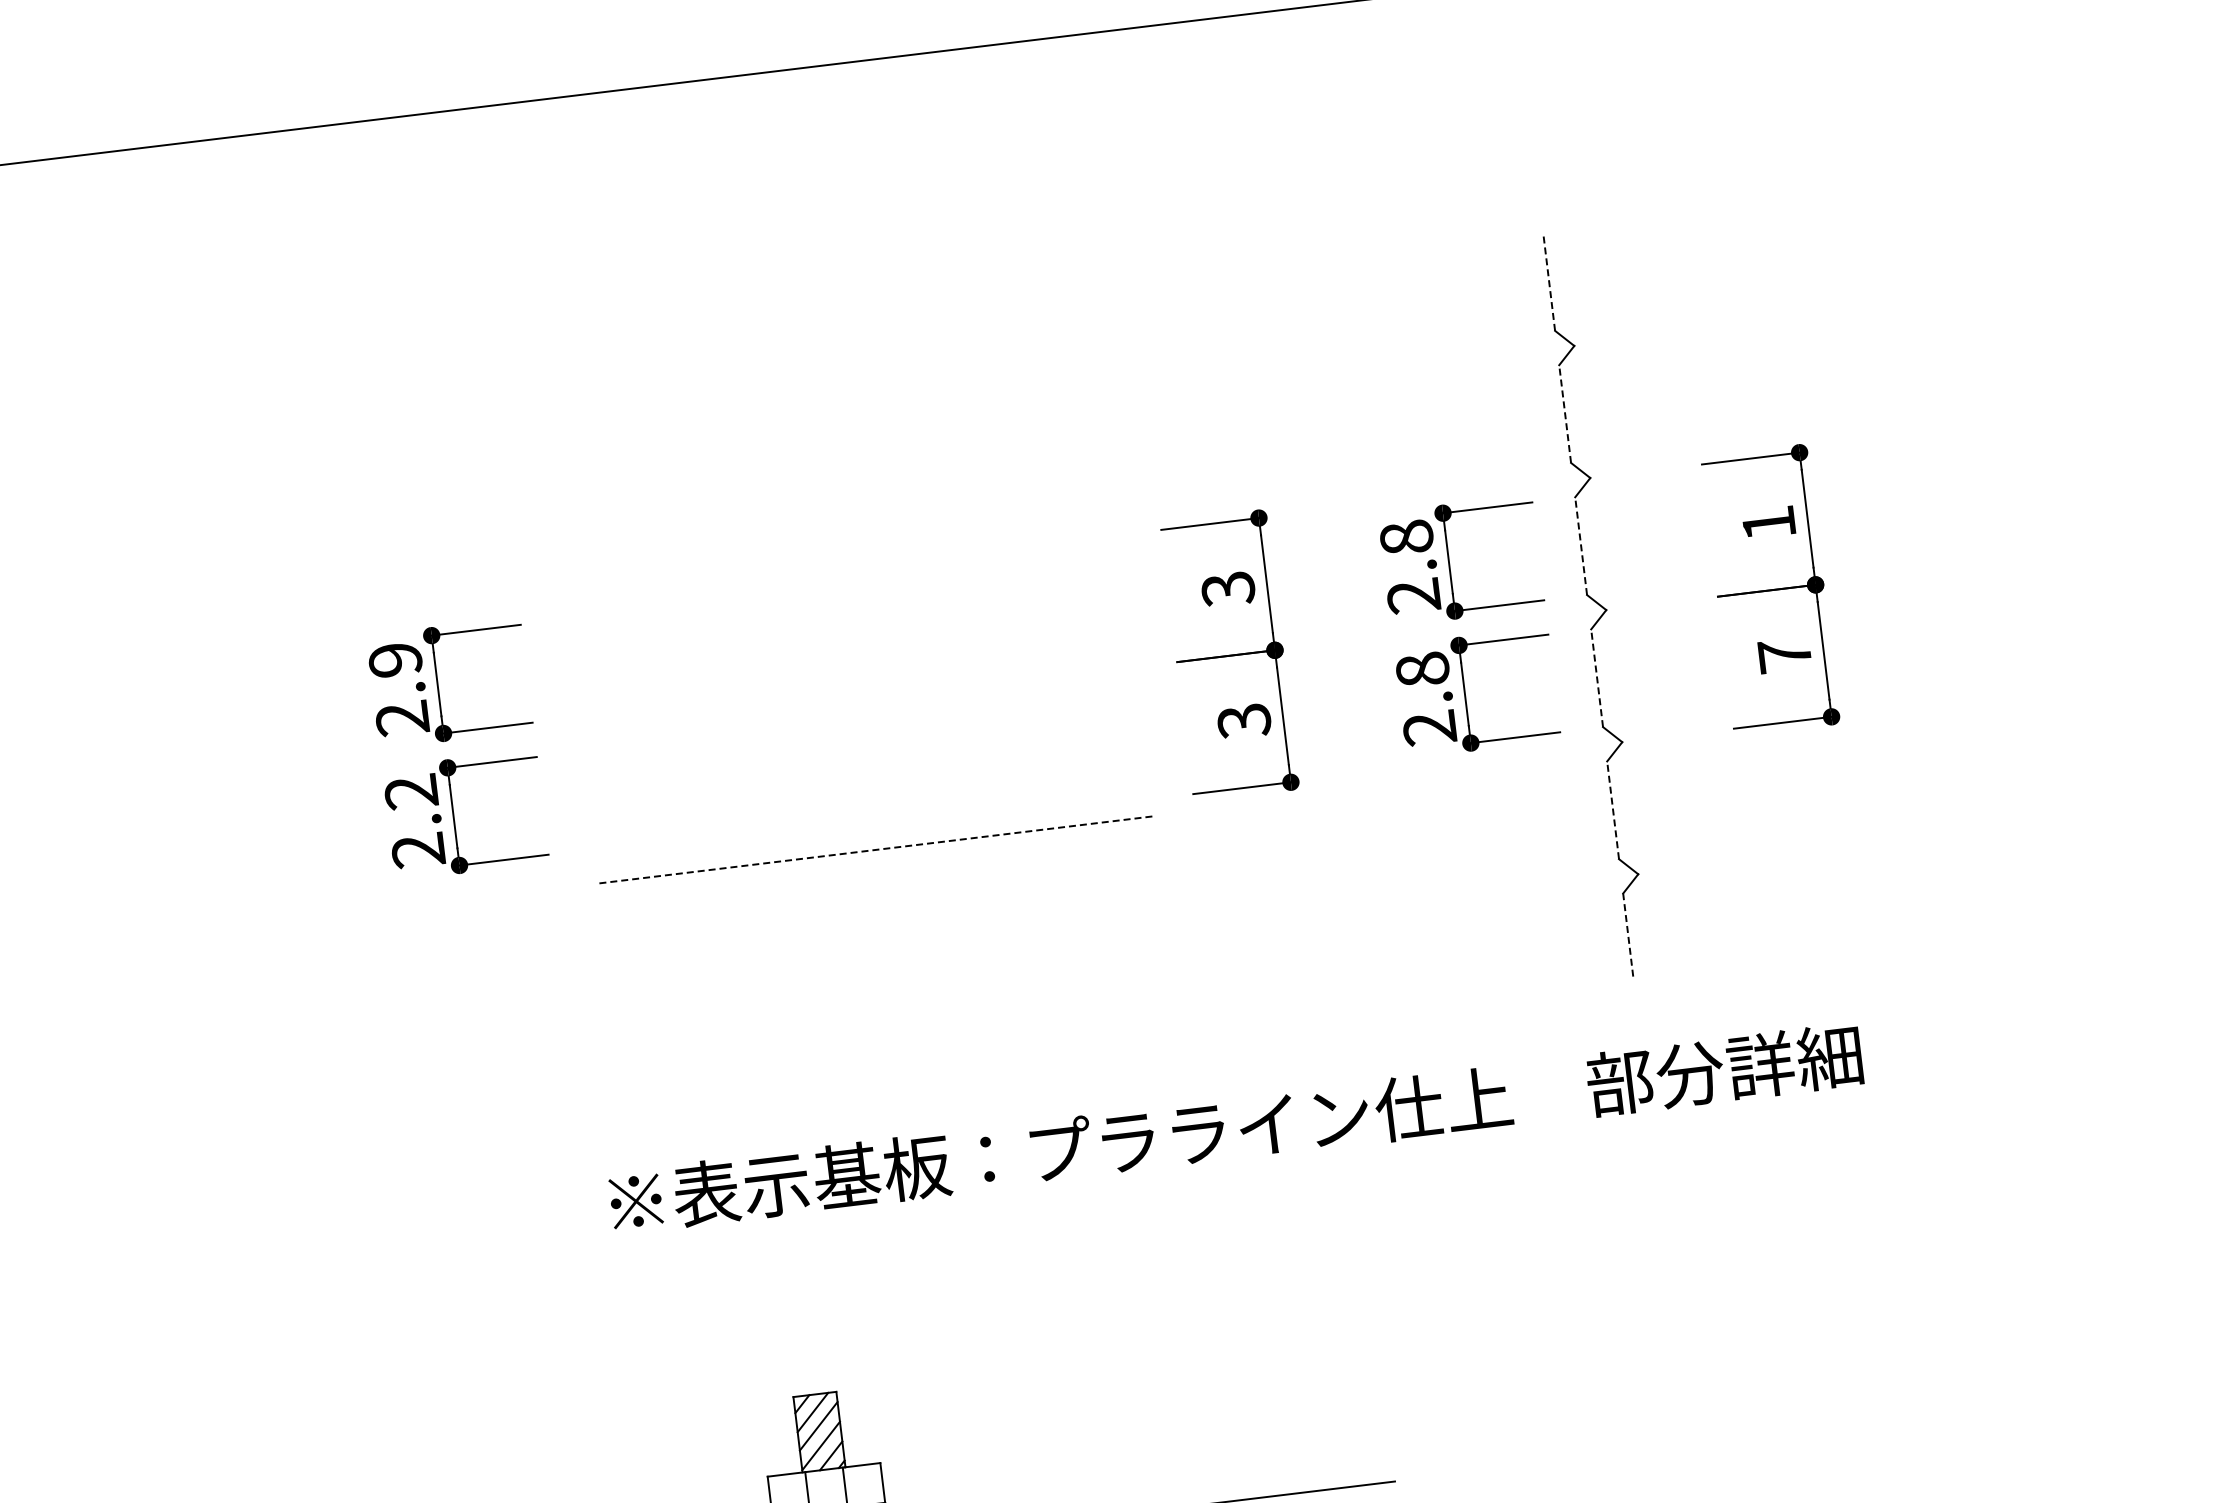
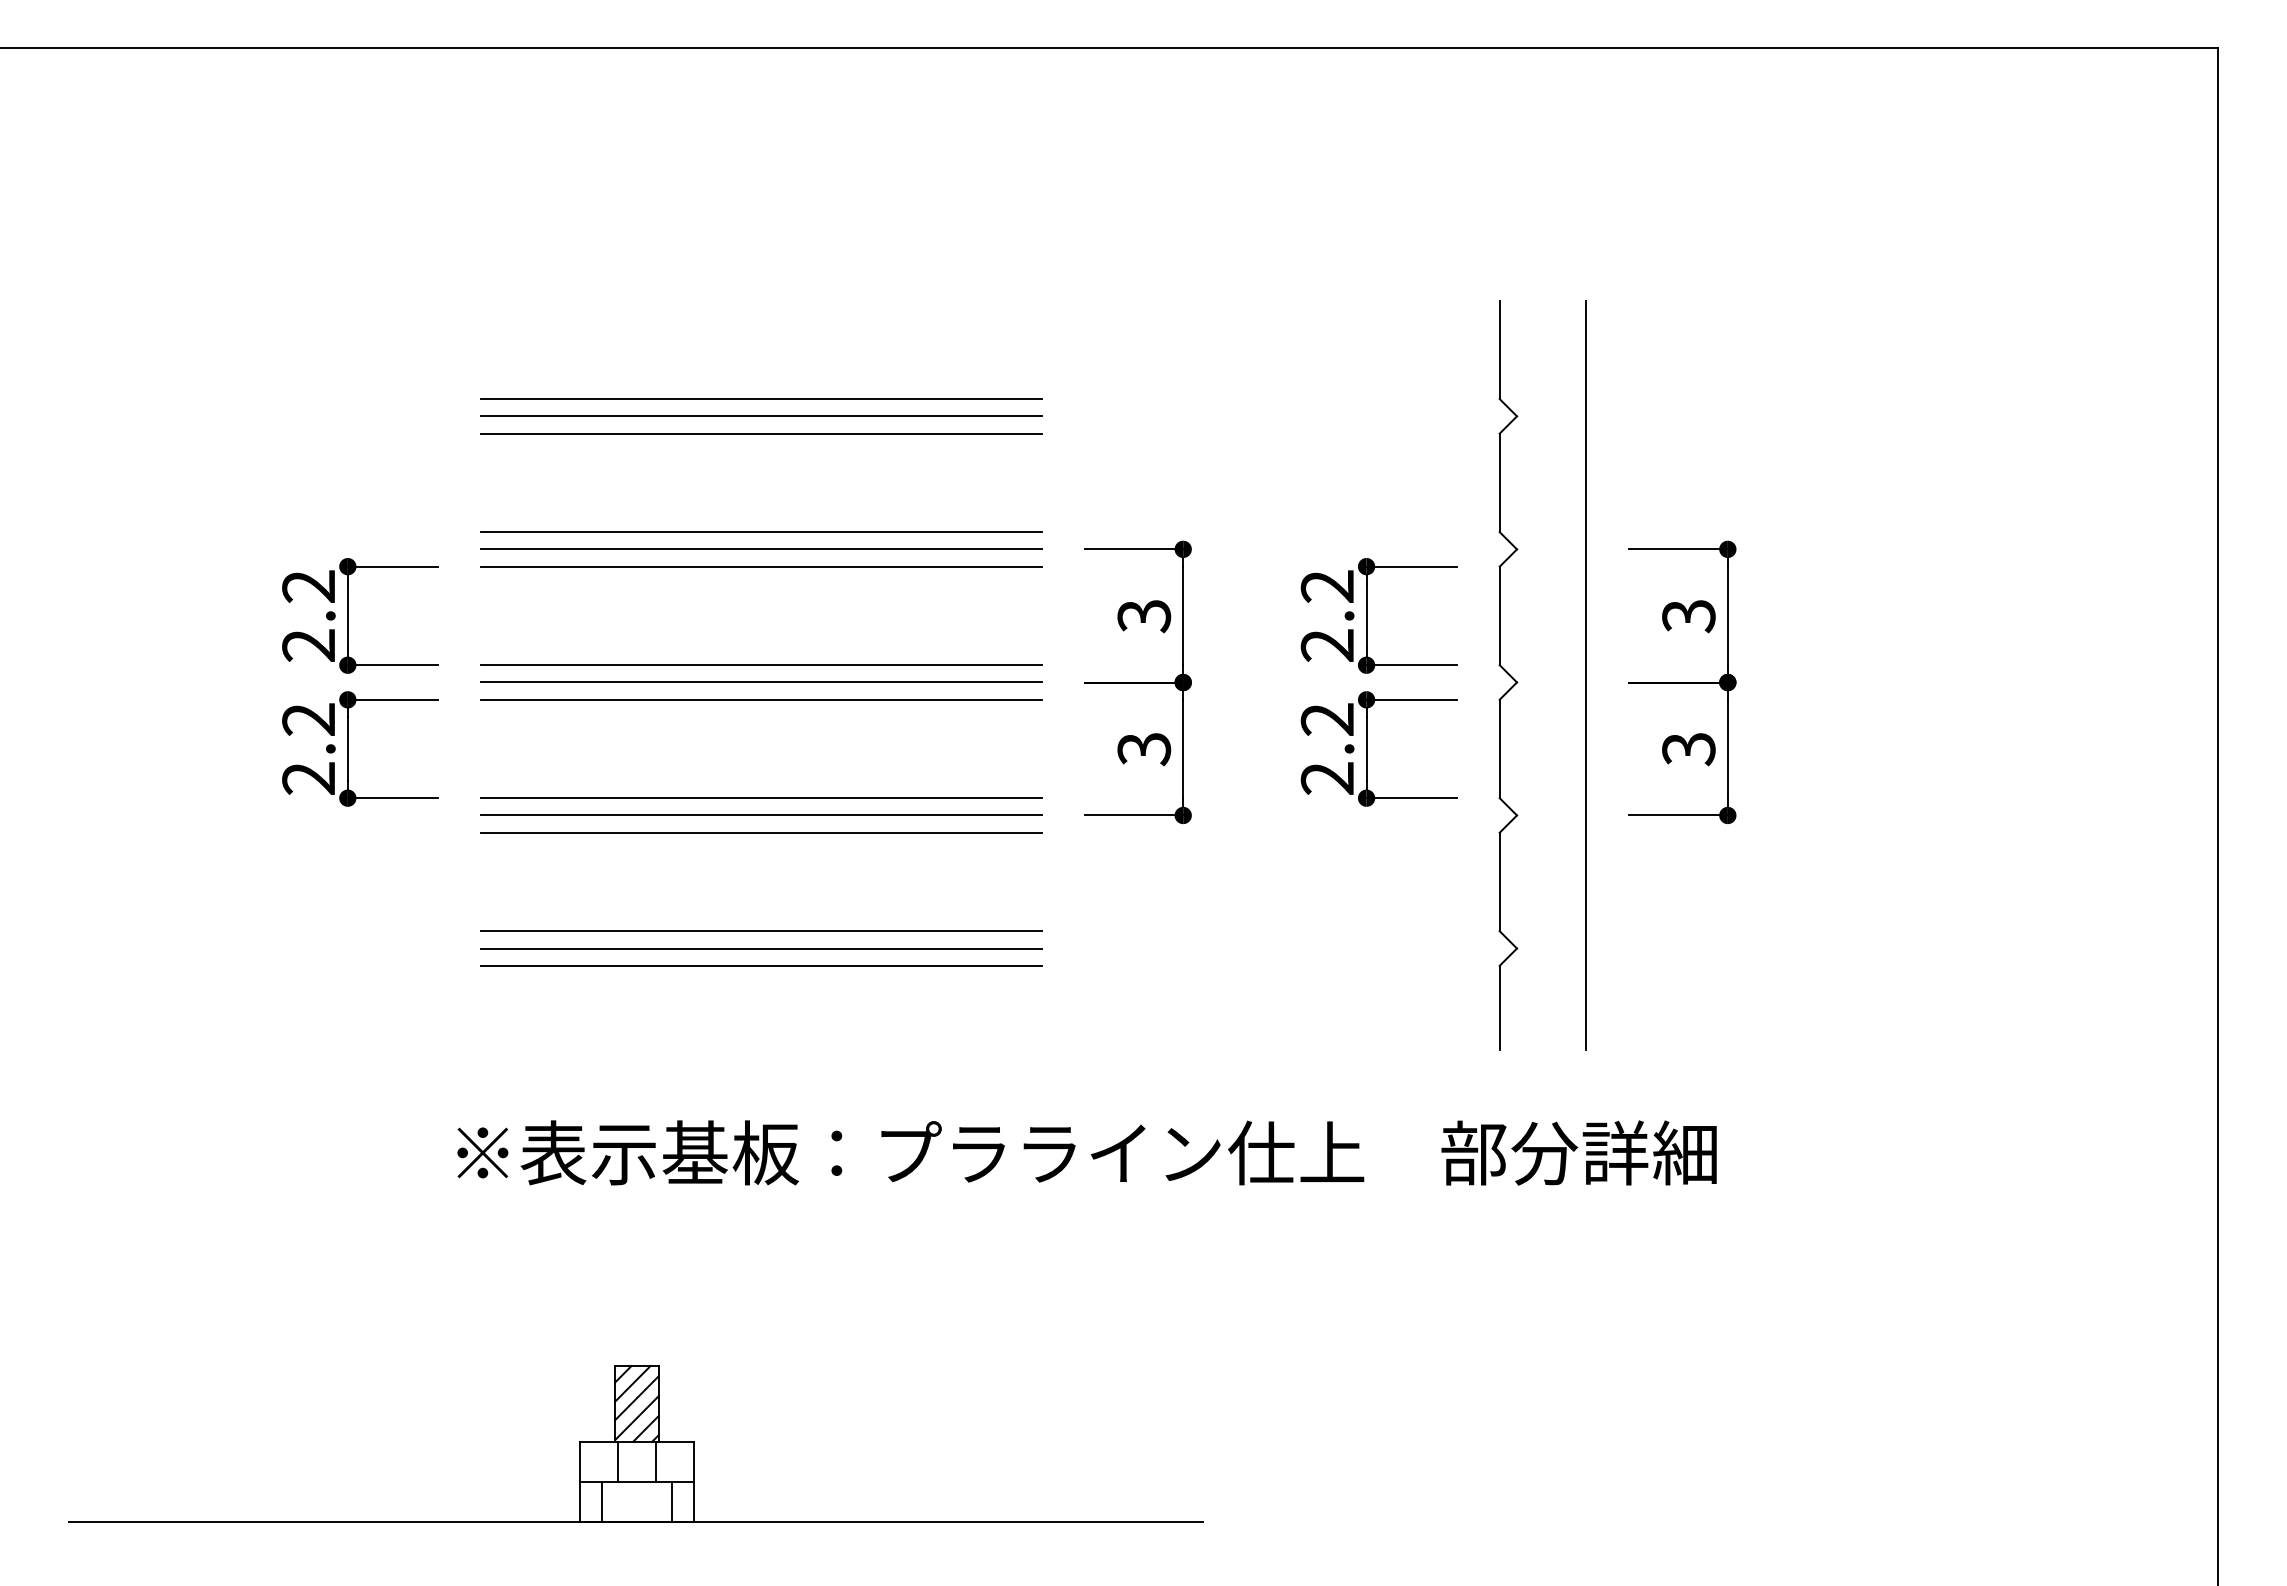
line: (1548, 281) -> (1499, 349), dashed -> solid
line: (1564, 413) -> (1499, 482), dashed -> solid
line: (821, 420) -> (760, 399), added
line: (824, 435) -> (761, 415), added
line: (825, 453) -> (760, 433), added
text: (1768, 524) -> (1688, 616), 1 -> 3
text: (1406, 537) -> (1327, 586), 2.8 -> 2.2
line: (1580, 545) -> (1499, 615), dashed -> solid
line: (837, 552) -> (760, 532), added
line: (839, 569) -> (760, 549), added
line: (841, 585) -> (760, 566), added
line: (1674, 593) -> (1586, 674), added
text: (1784, 656) -> (1688, 749), 7 -> 3
text: (395, 660) -> (308, 586), 2.9 -> 2.2
text: (1422, 669) -> (1327, 719), 2.8 -> 2.2
line: (1596, 677) -> (1499, 748), dashed -> solid
line: (853, 684) -> (760, 665), added
line: (855, 701) -> (760, 682), added
line: (857, 717) -> (760, 699), added
line: (1612, 809) -> (1499, 881), dashed -> solid
line: (869, 816) -> (760, 798), added
line: (871, 833) -> (760, 815), added
line: (873, 849) -> (760, 832), dashed -> solid
line: (1627, 934) -> (1499, 1007), dashed -> solid
line: (885, 948) -> (760, 931), added
line: (887, 965) -> (760, 948), added
line: (889, 982) -> (760, 965), added

